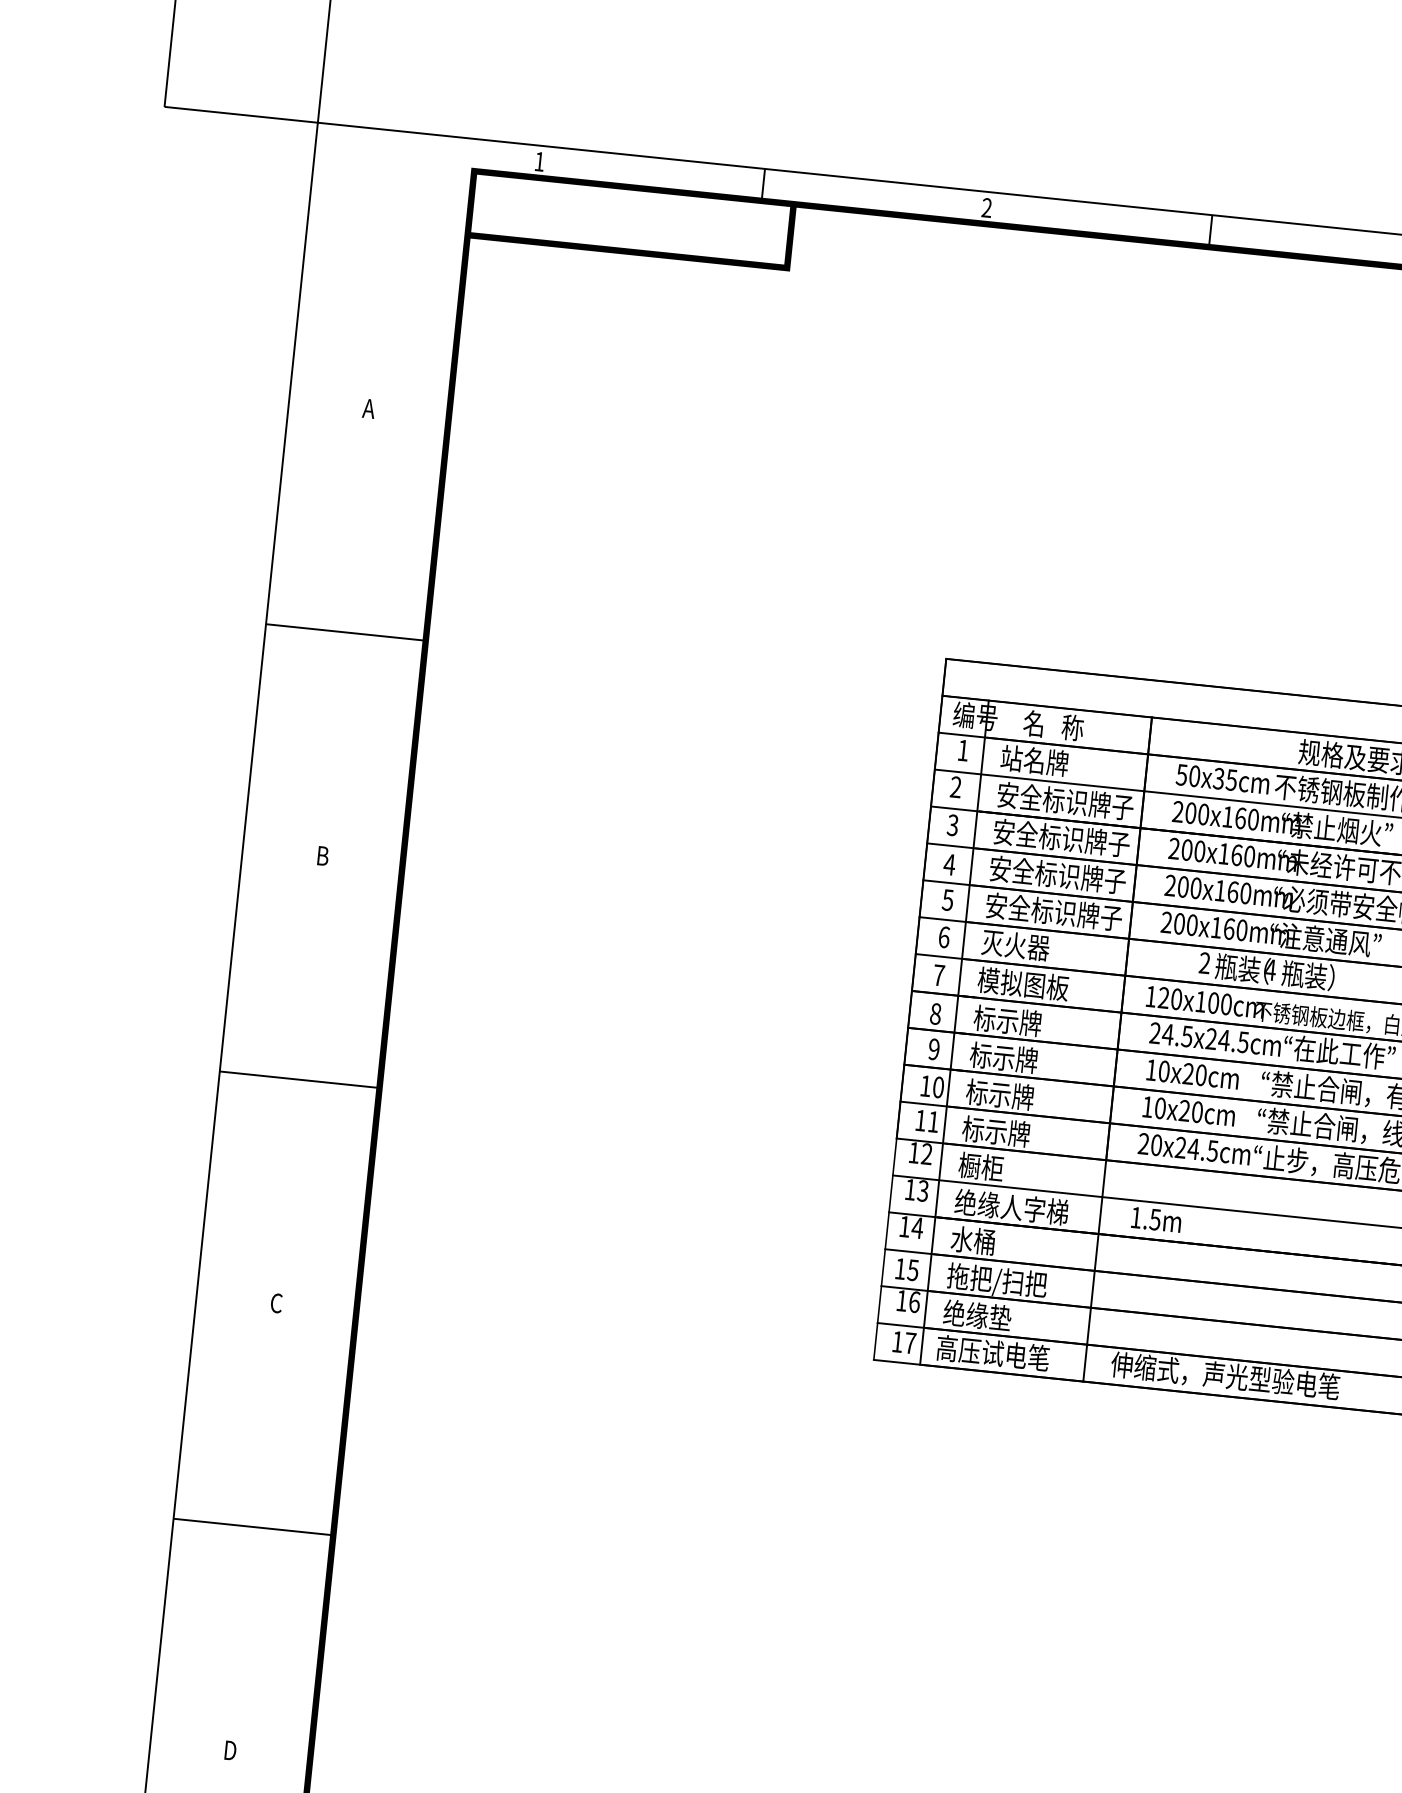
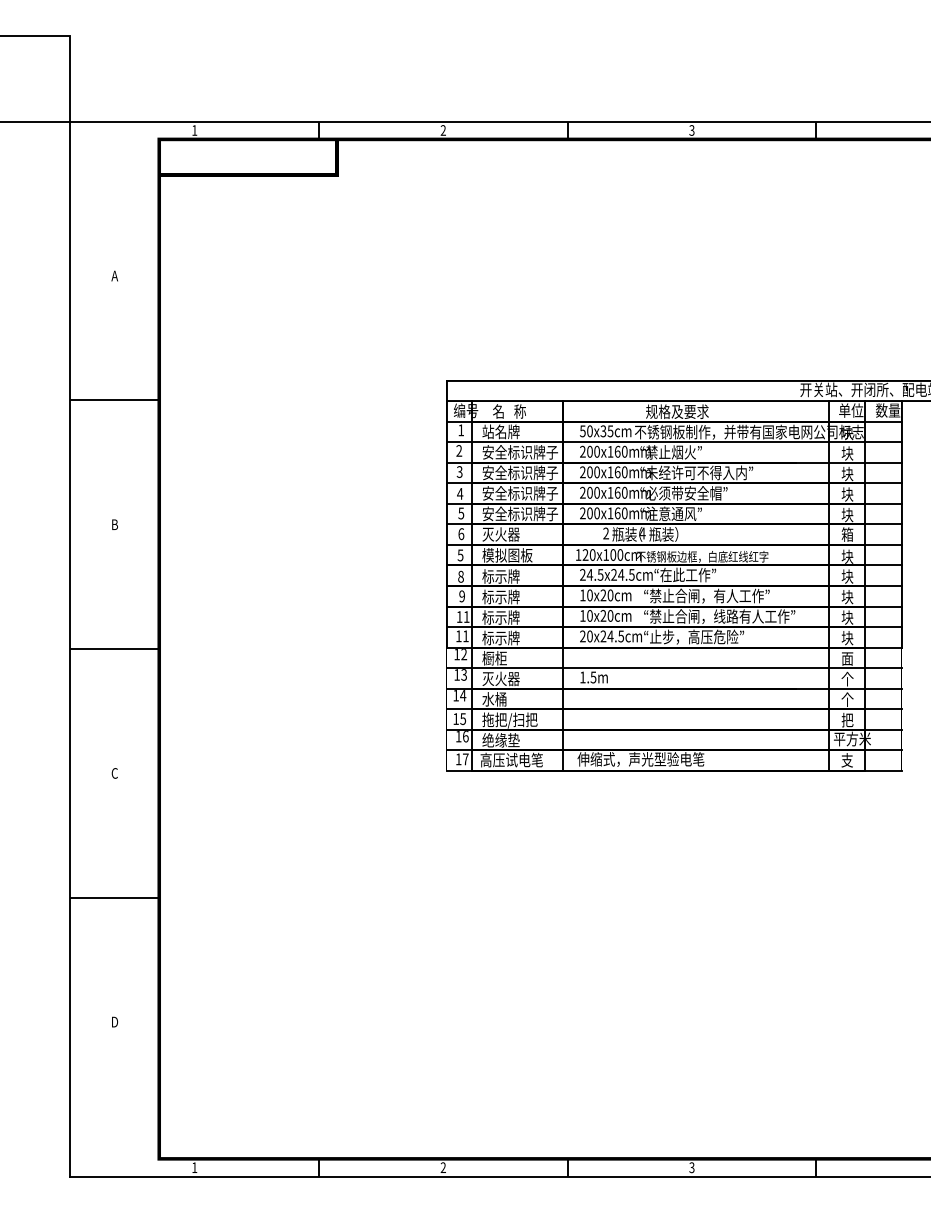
text: (938, 975) -> (460, 555), 7 -> 5
text: (938, 1086) -> (466, 616), 10 -> 11
text: (1011, 1206) -> (513, 678), 绝缘人字梯 -> 灭火器

